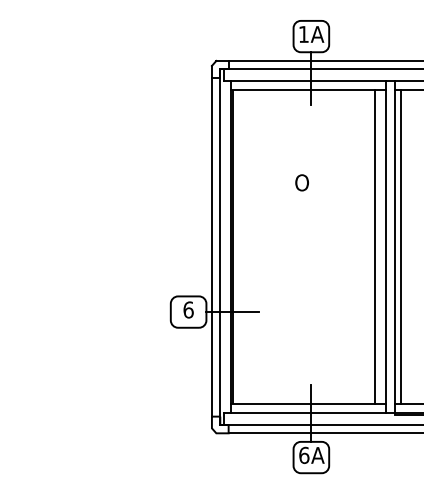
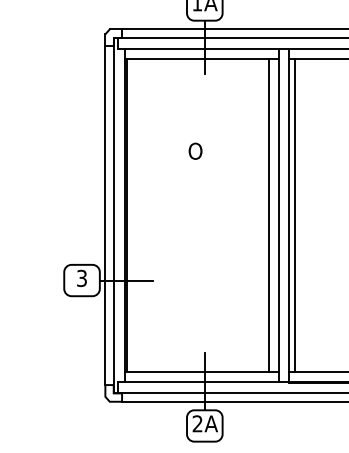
text: (188, 309) -> (81, 277), 6 -> 3
text: (304, 455) -> (197, 423), 6A -> 2A

